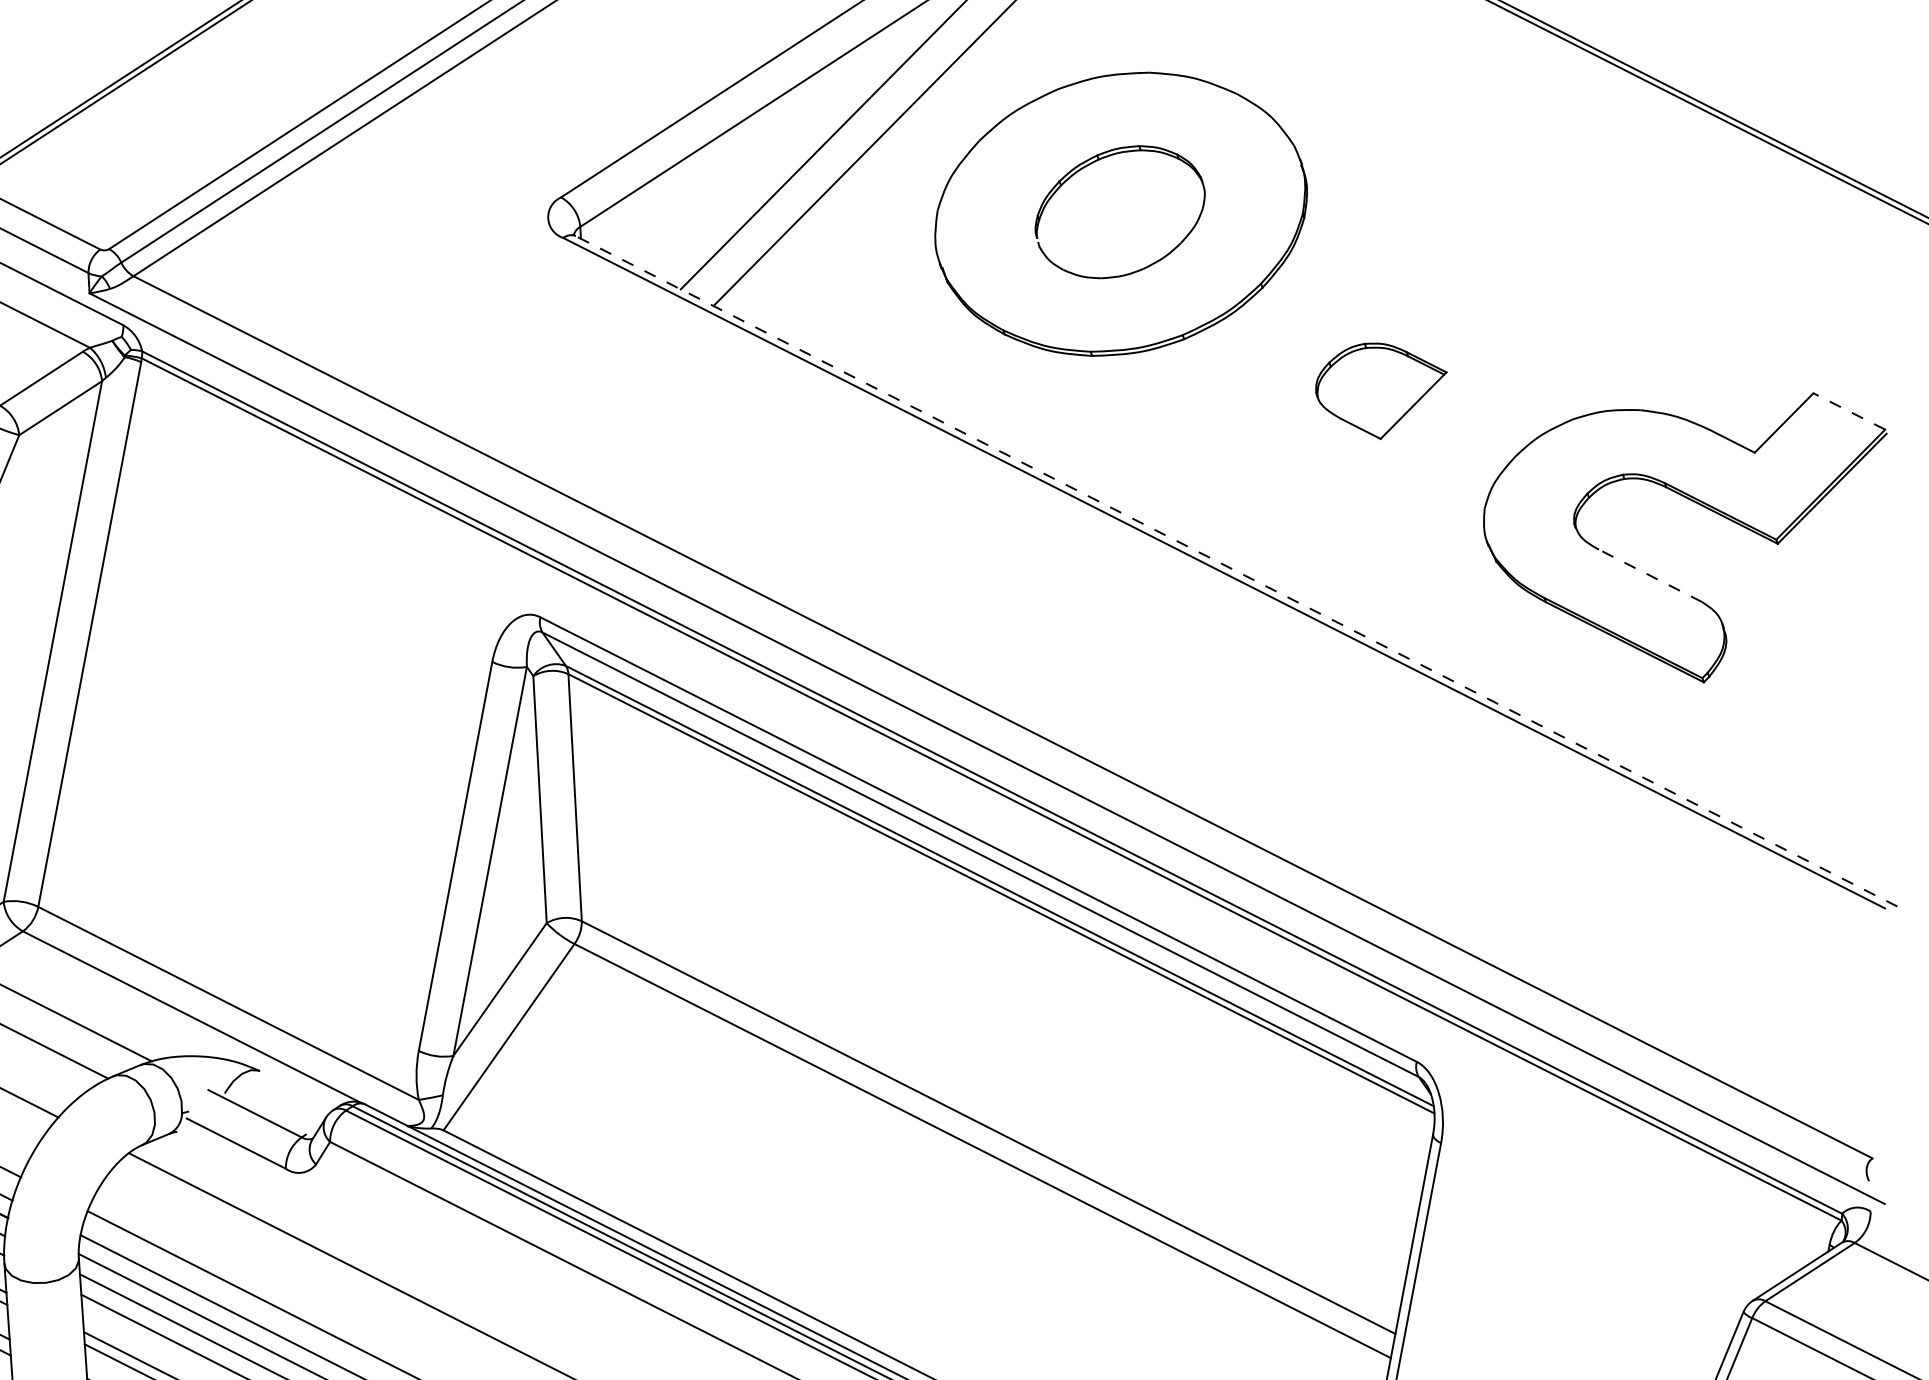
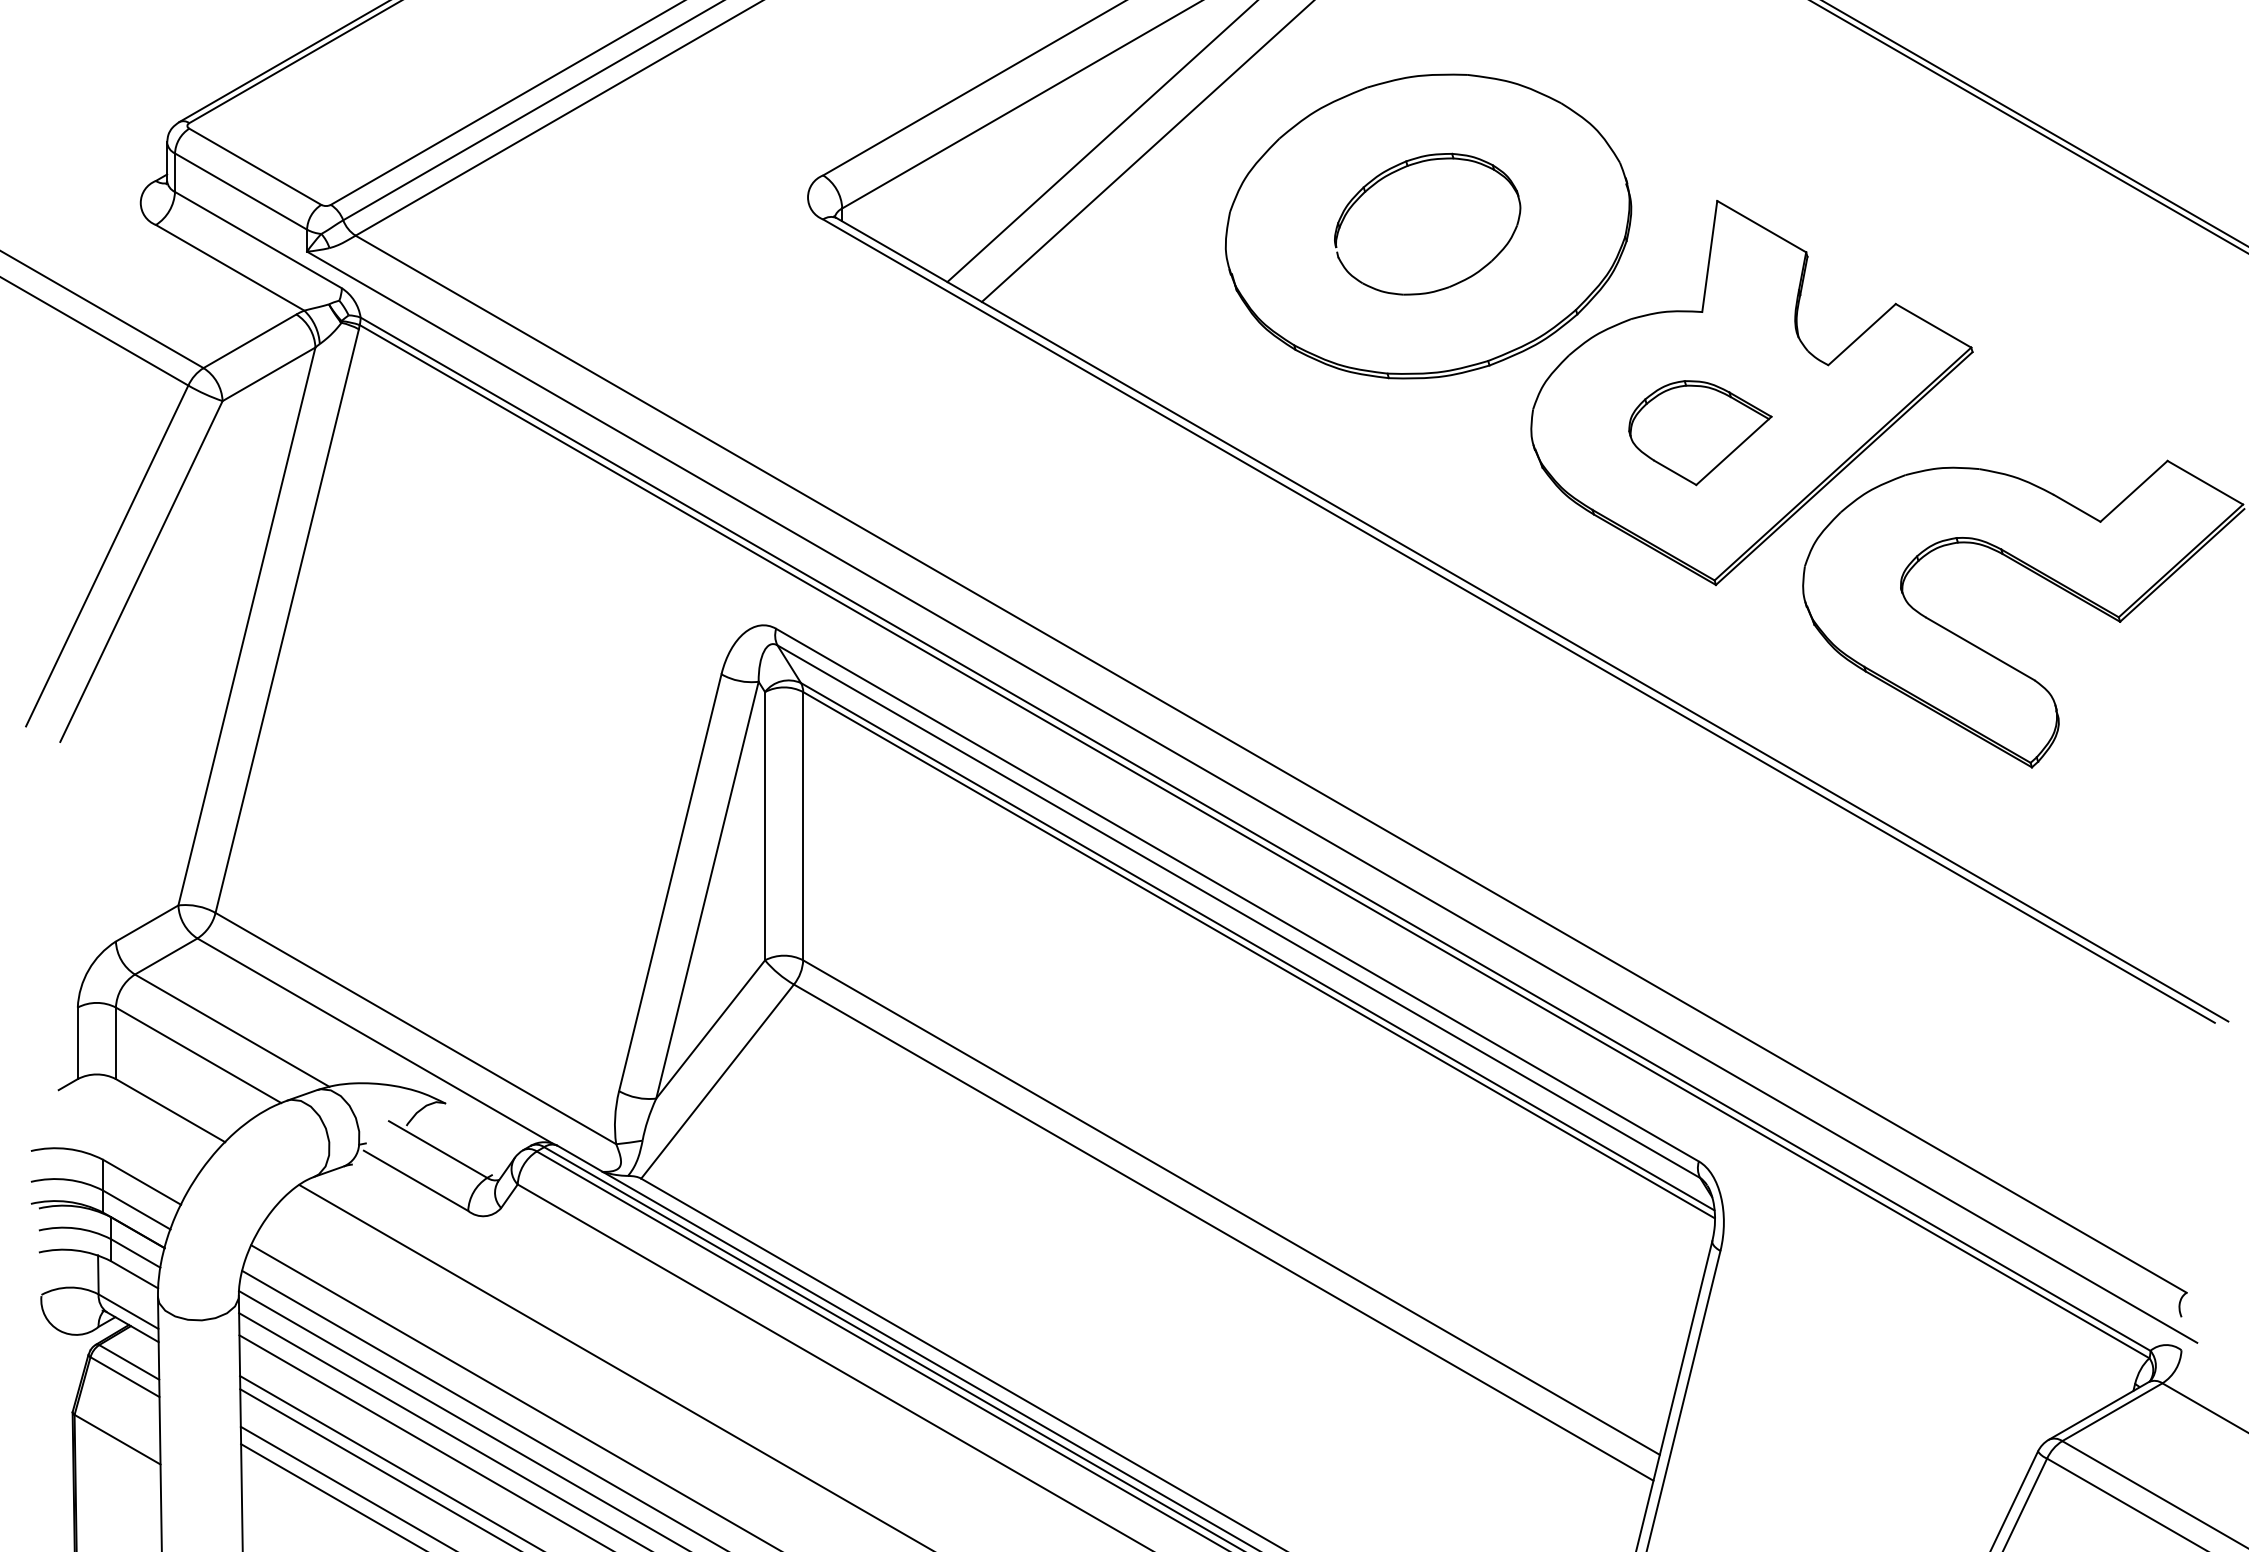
part: (1426, 351) -> (1751, 393), added
line: (1849, 411) -> (2205, 482), dashed -> solid
line: (1236, 570) -> (1532, 619), dashed -> solid
line: (1650, 576) -> (1980, 649), dashed -> solid

